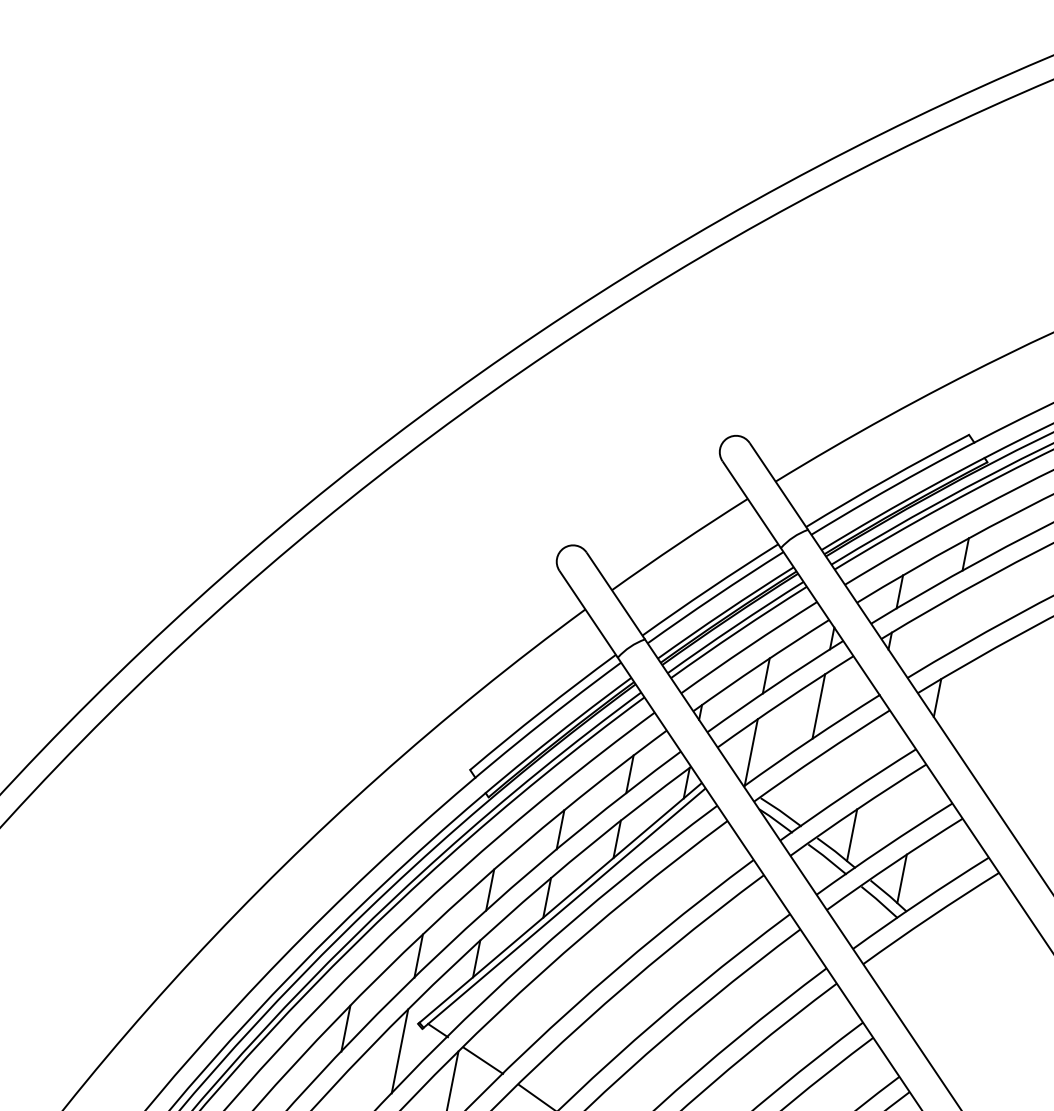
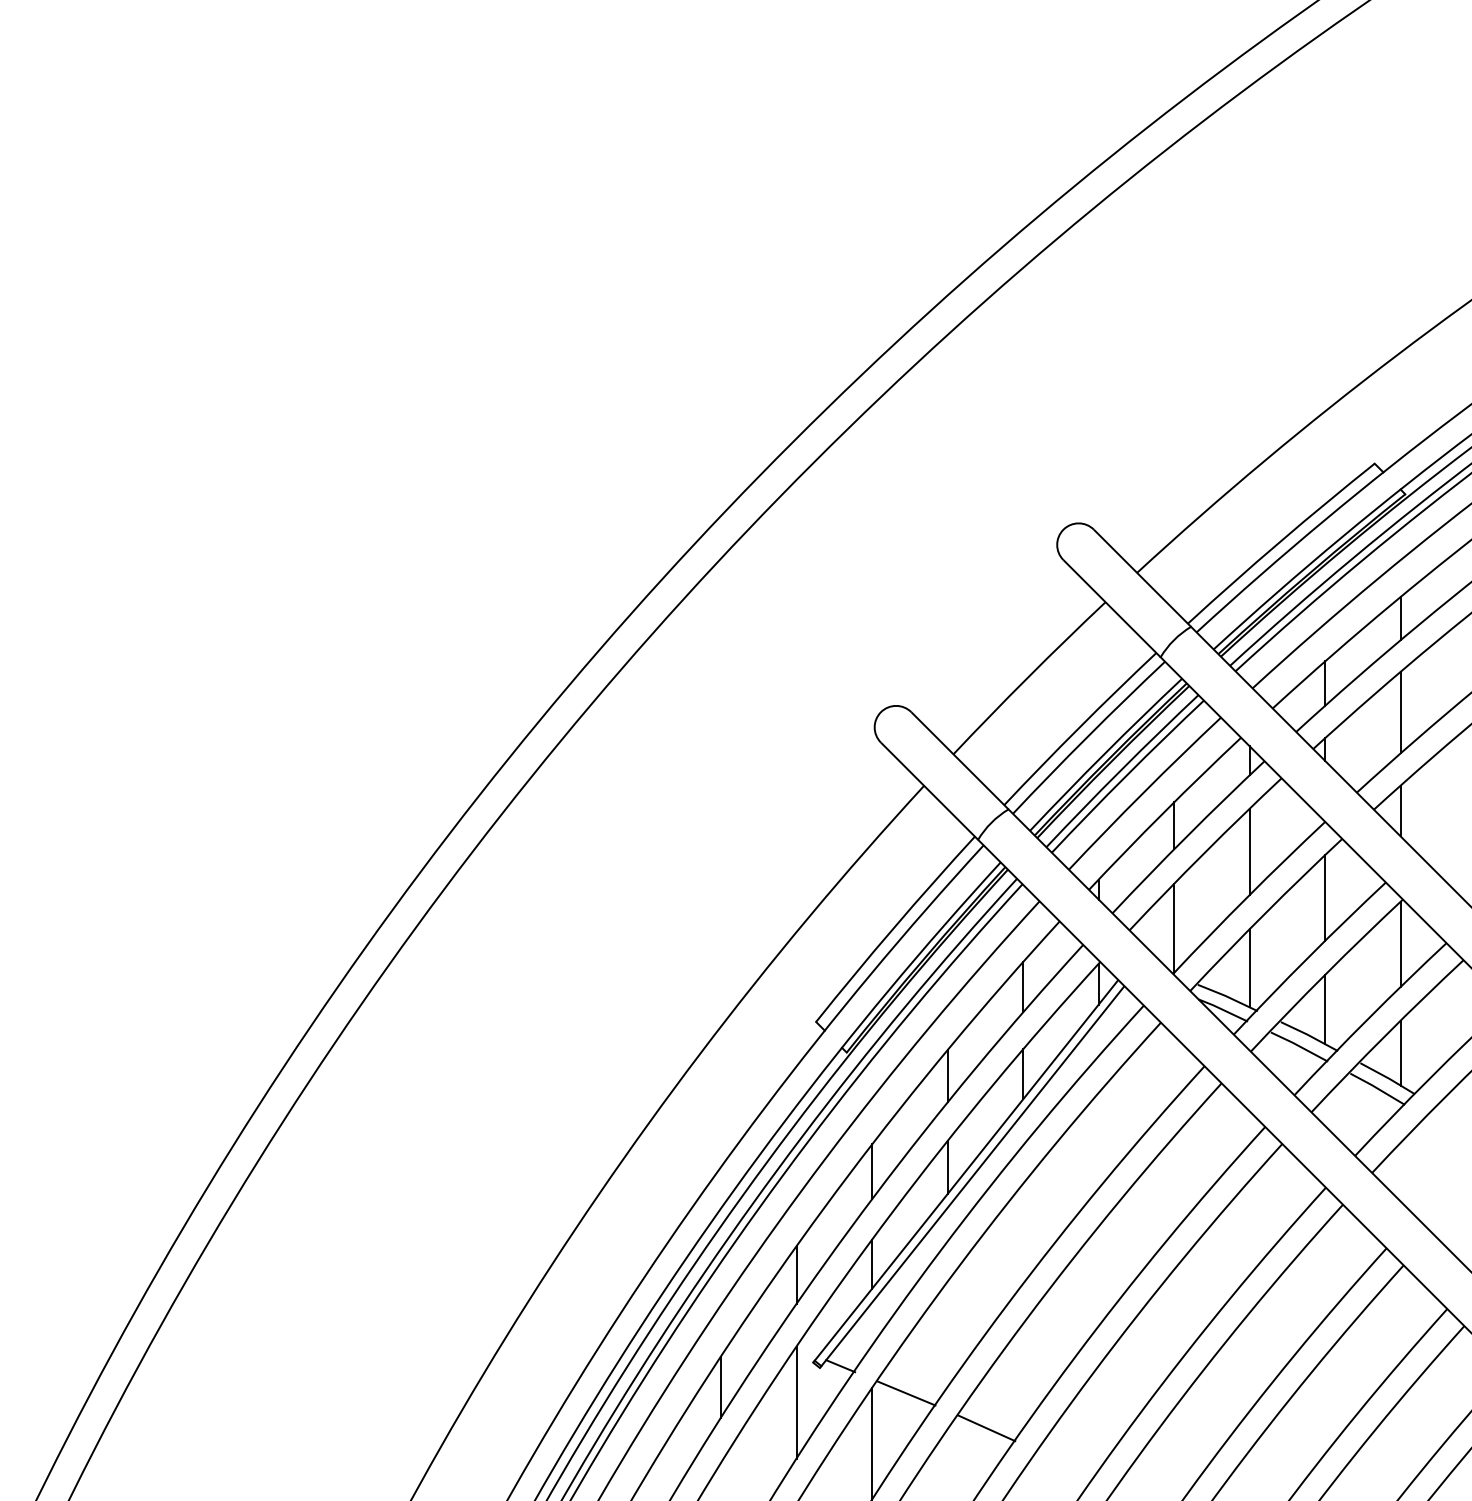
line: (951, 624) -> (1400, 712), added
line: (868, 751) -> (1325, 897), added
line: (801, 793) -> (1249, 968), added
line: (918, 796) -> (1400, 943), added

